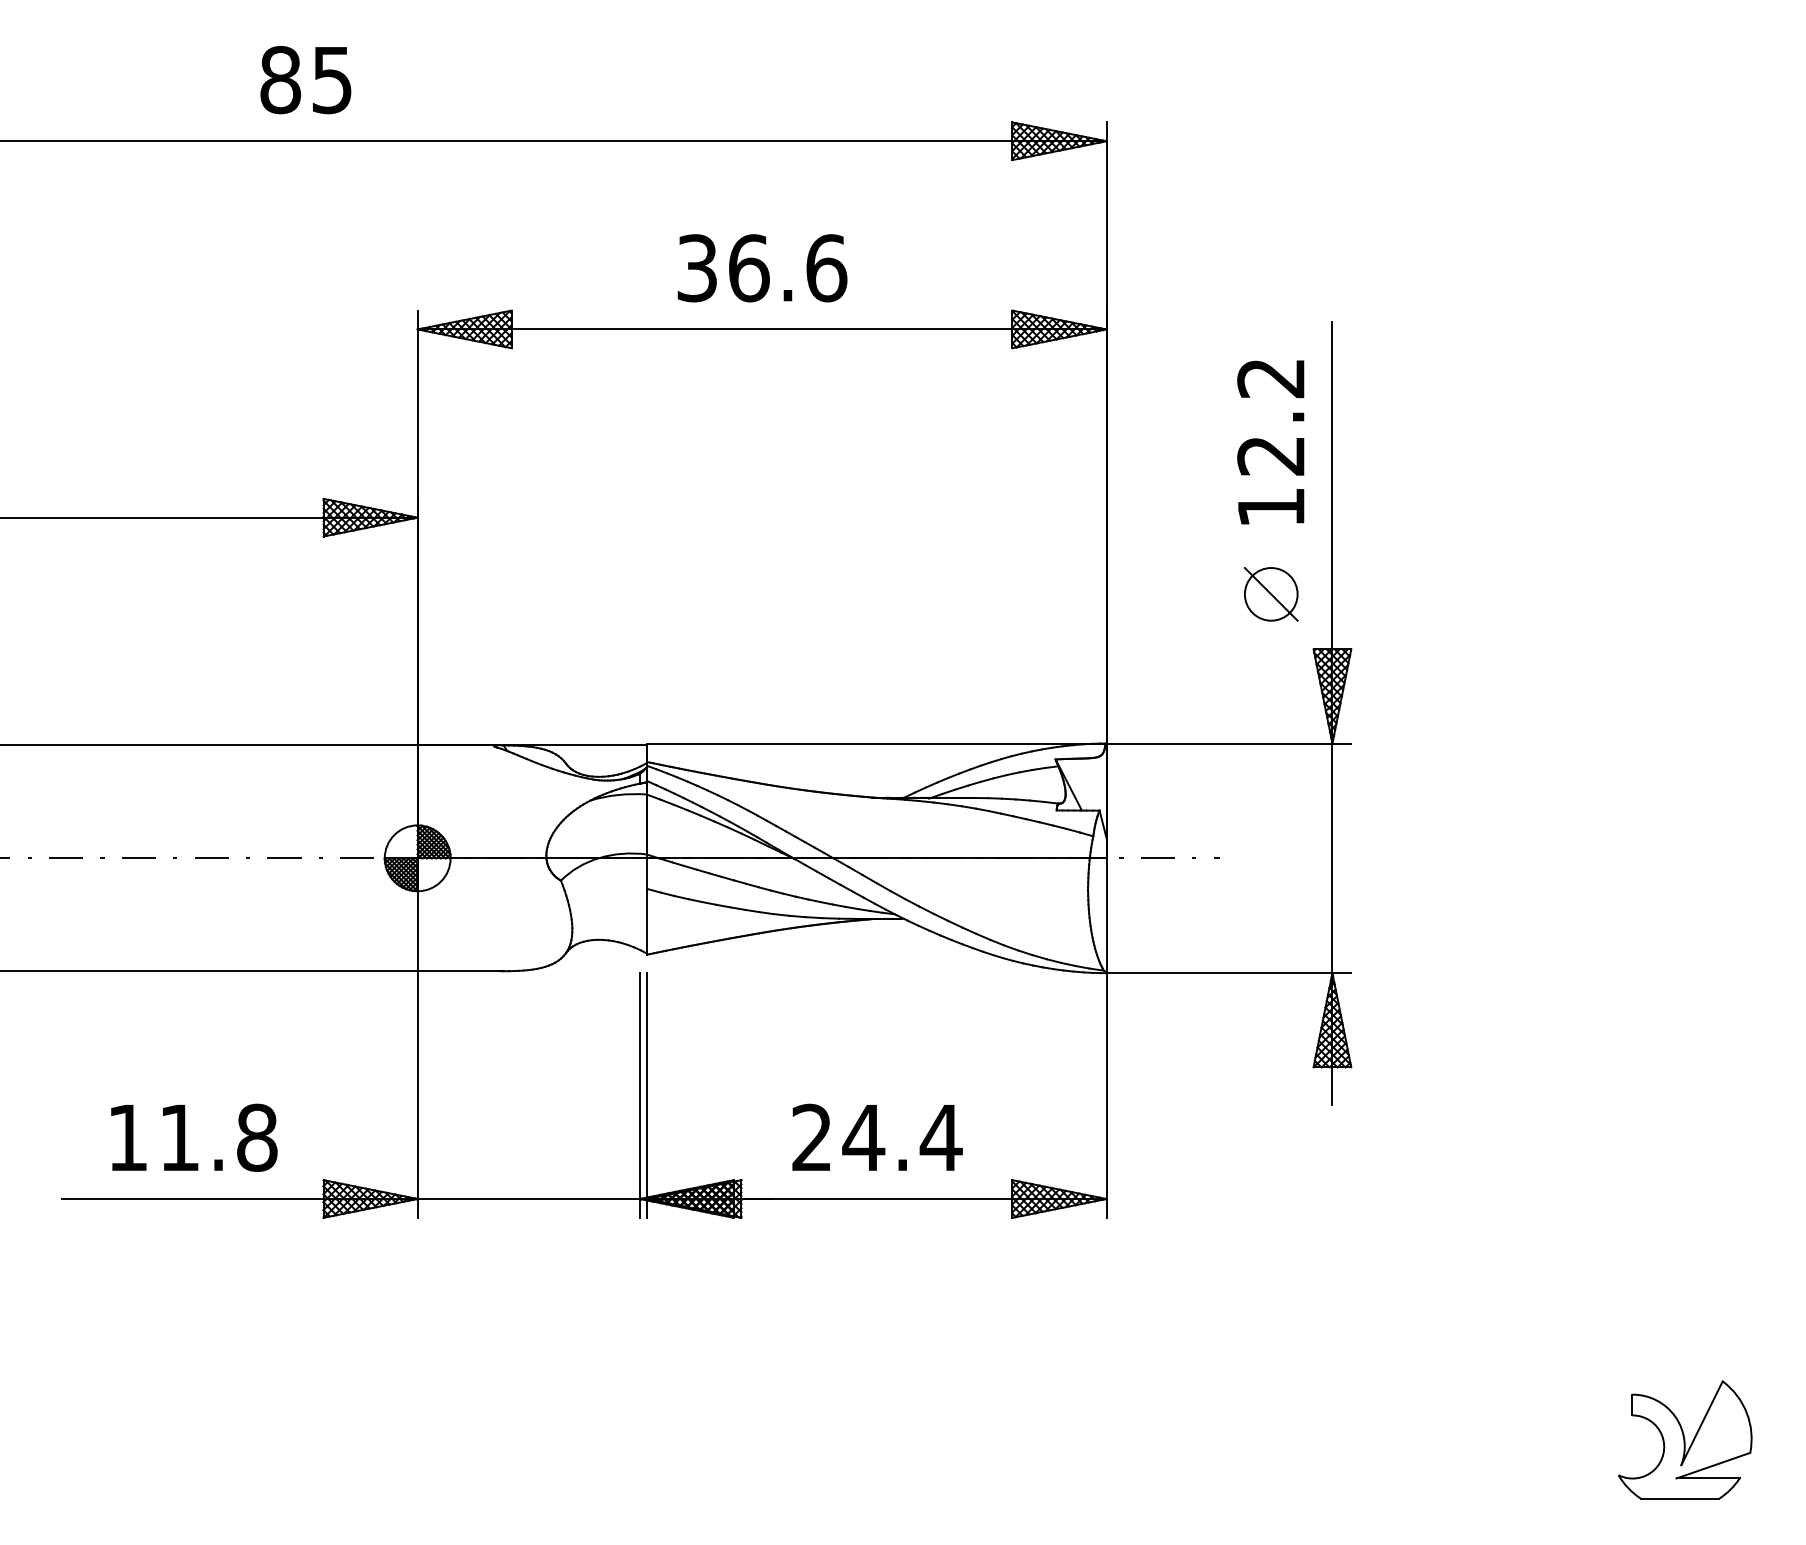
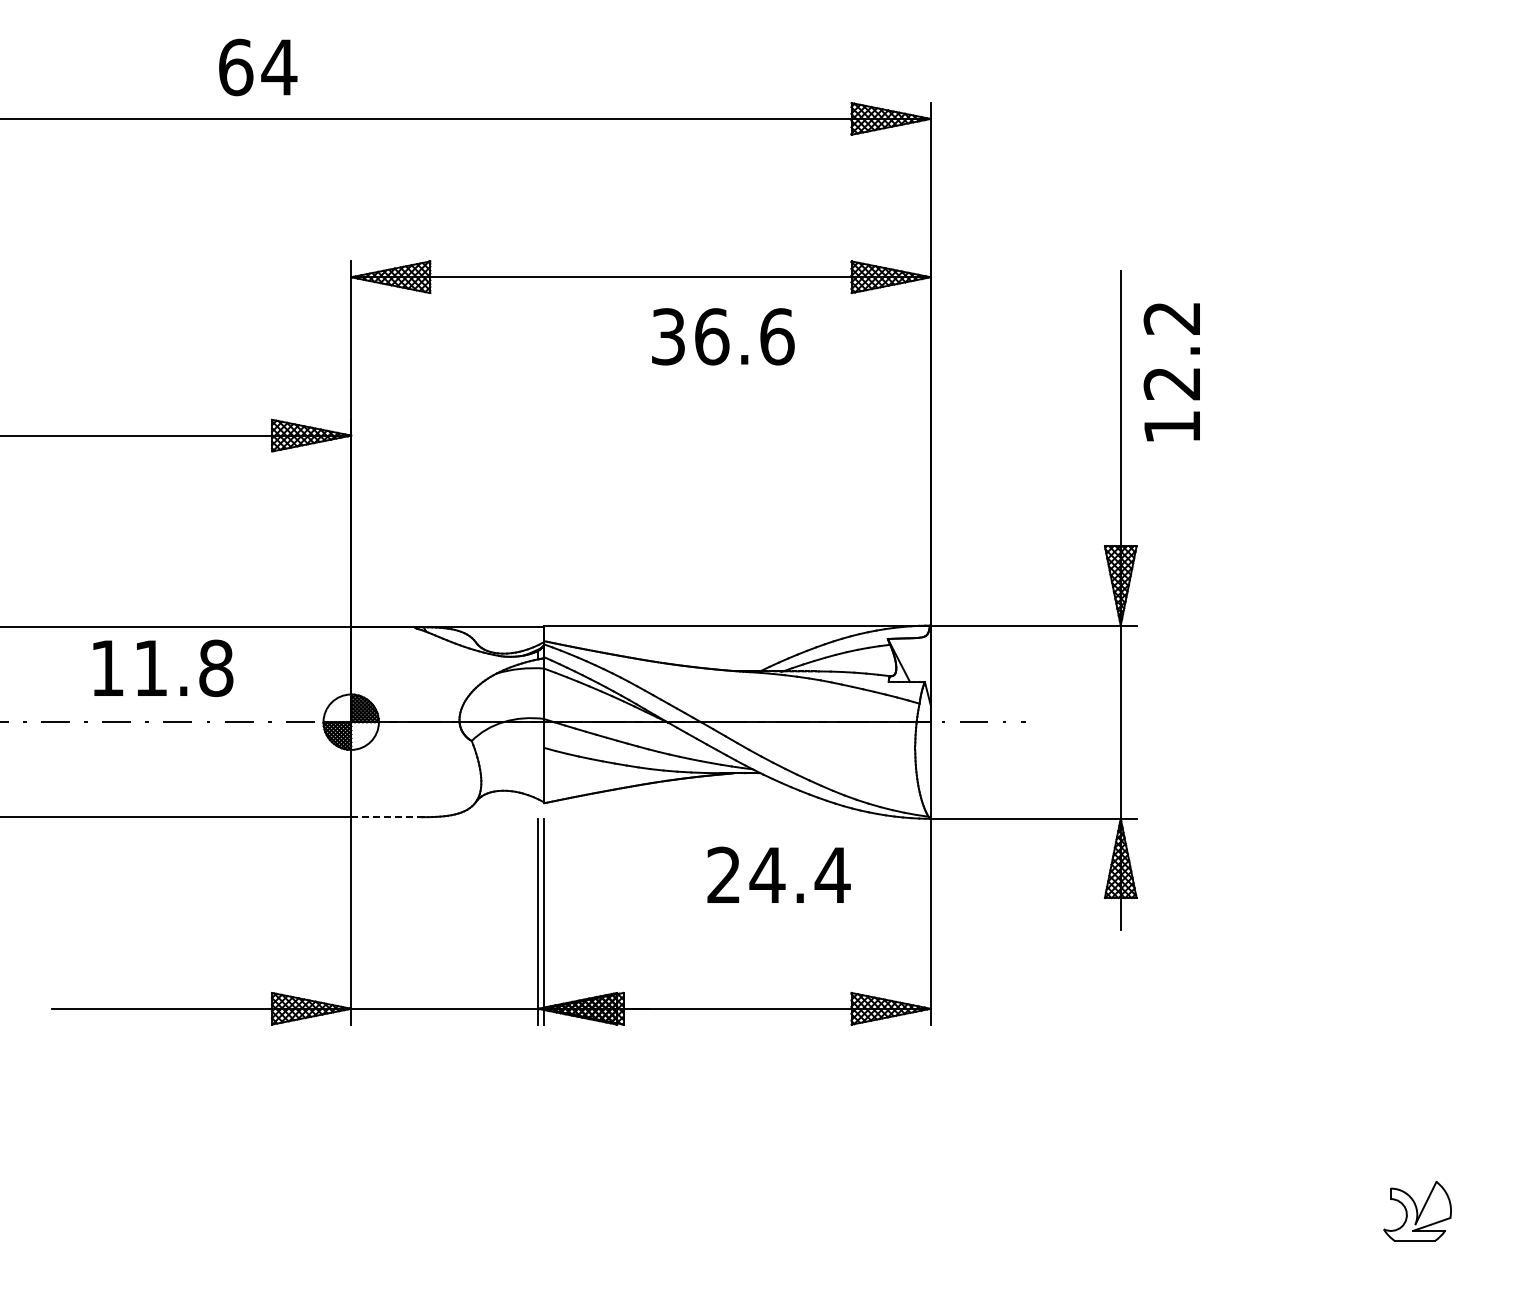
text: (307, 80) -> (258, 67), 85 -> 64
text: (762, 267) -> (723, 336), moved
text: (1270, 442) -> (1171, 372), moved
part: (1271, 594) -> (1069, 500), removed
line: (458, 971) -> (385, 817), solid -> dashed
text: (194, 1136) -> (163, 667), moved
text: (876, 1136) -> (778, 874), moved
part: (1685, 1439) -> (1417, 1211), size x0.6

